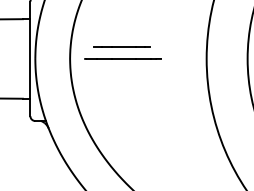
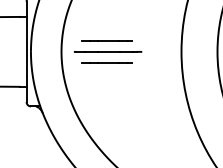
line: (121, 71) -> (106, 62), added

